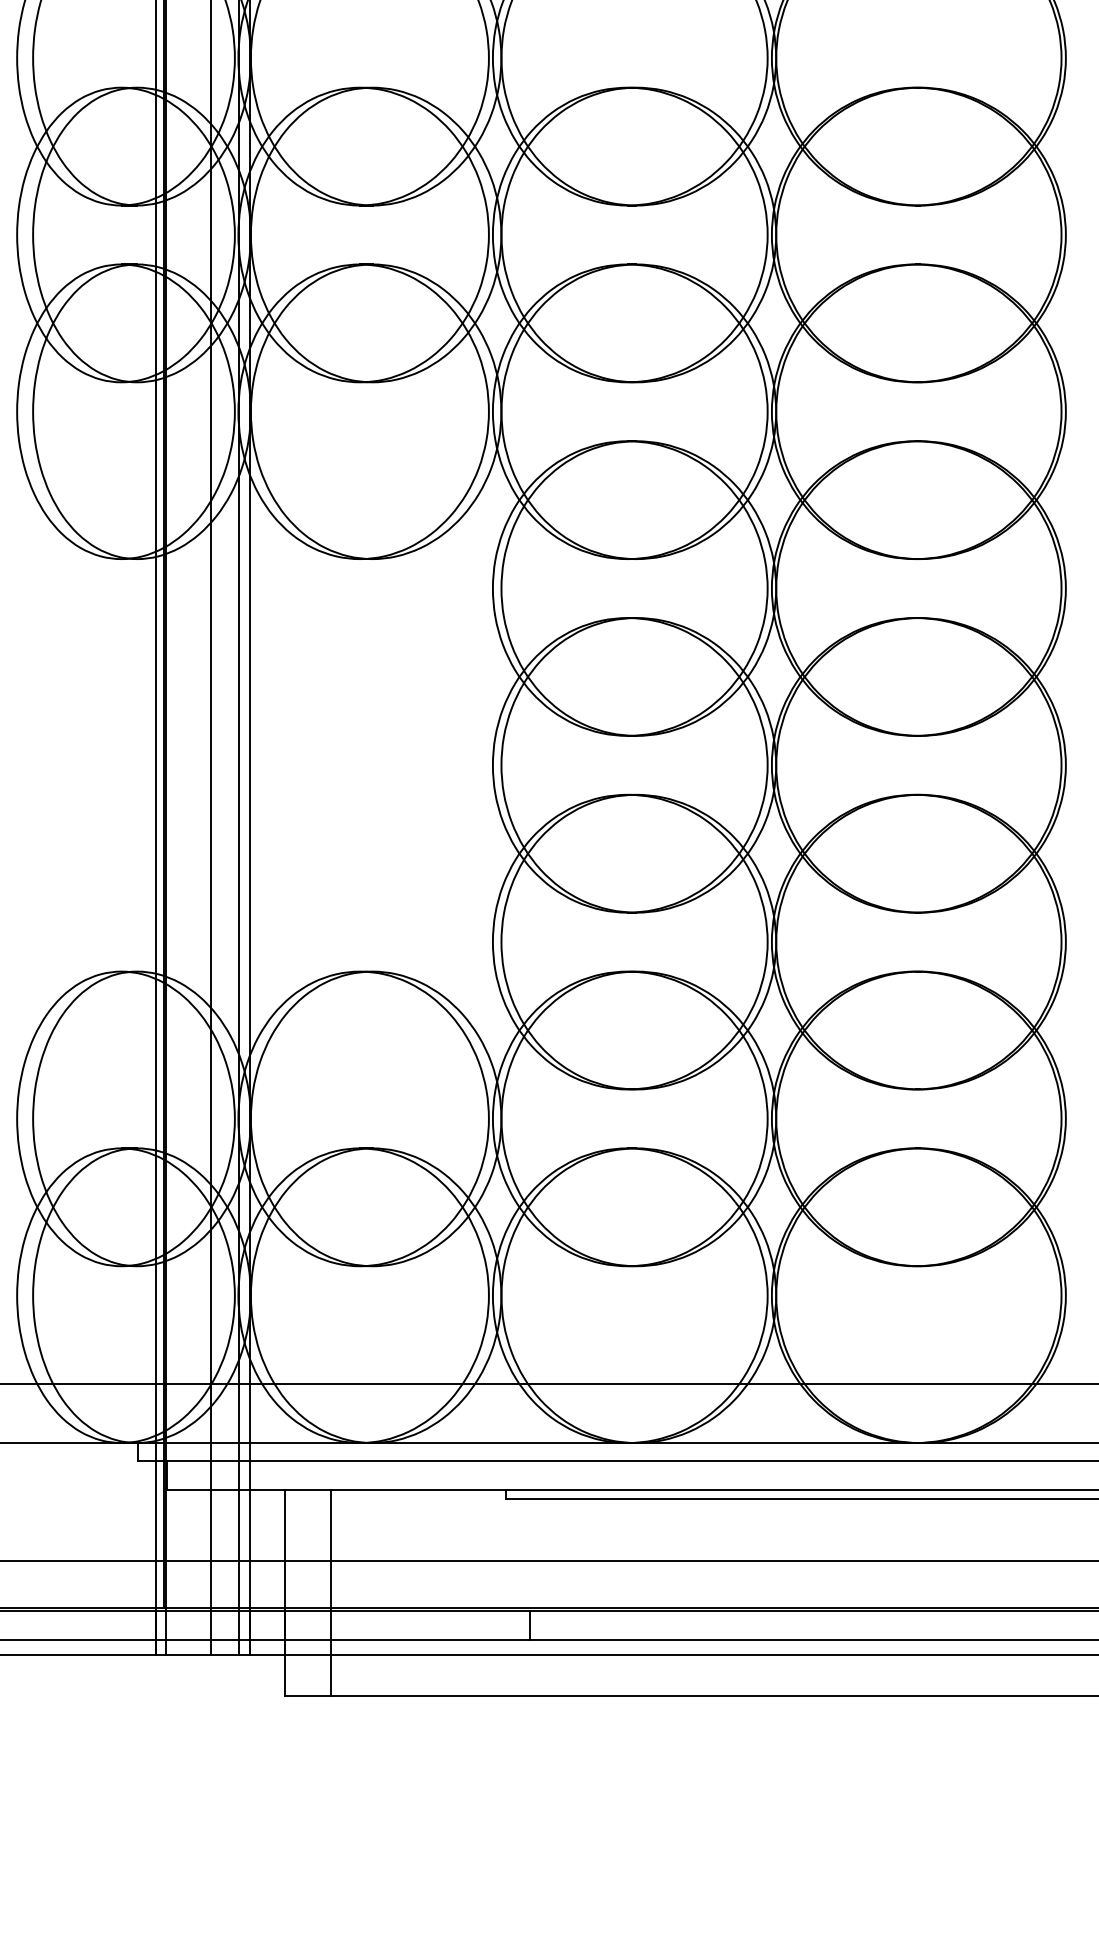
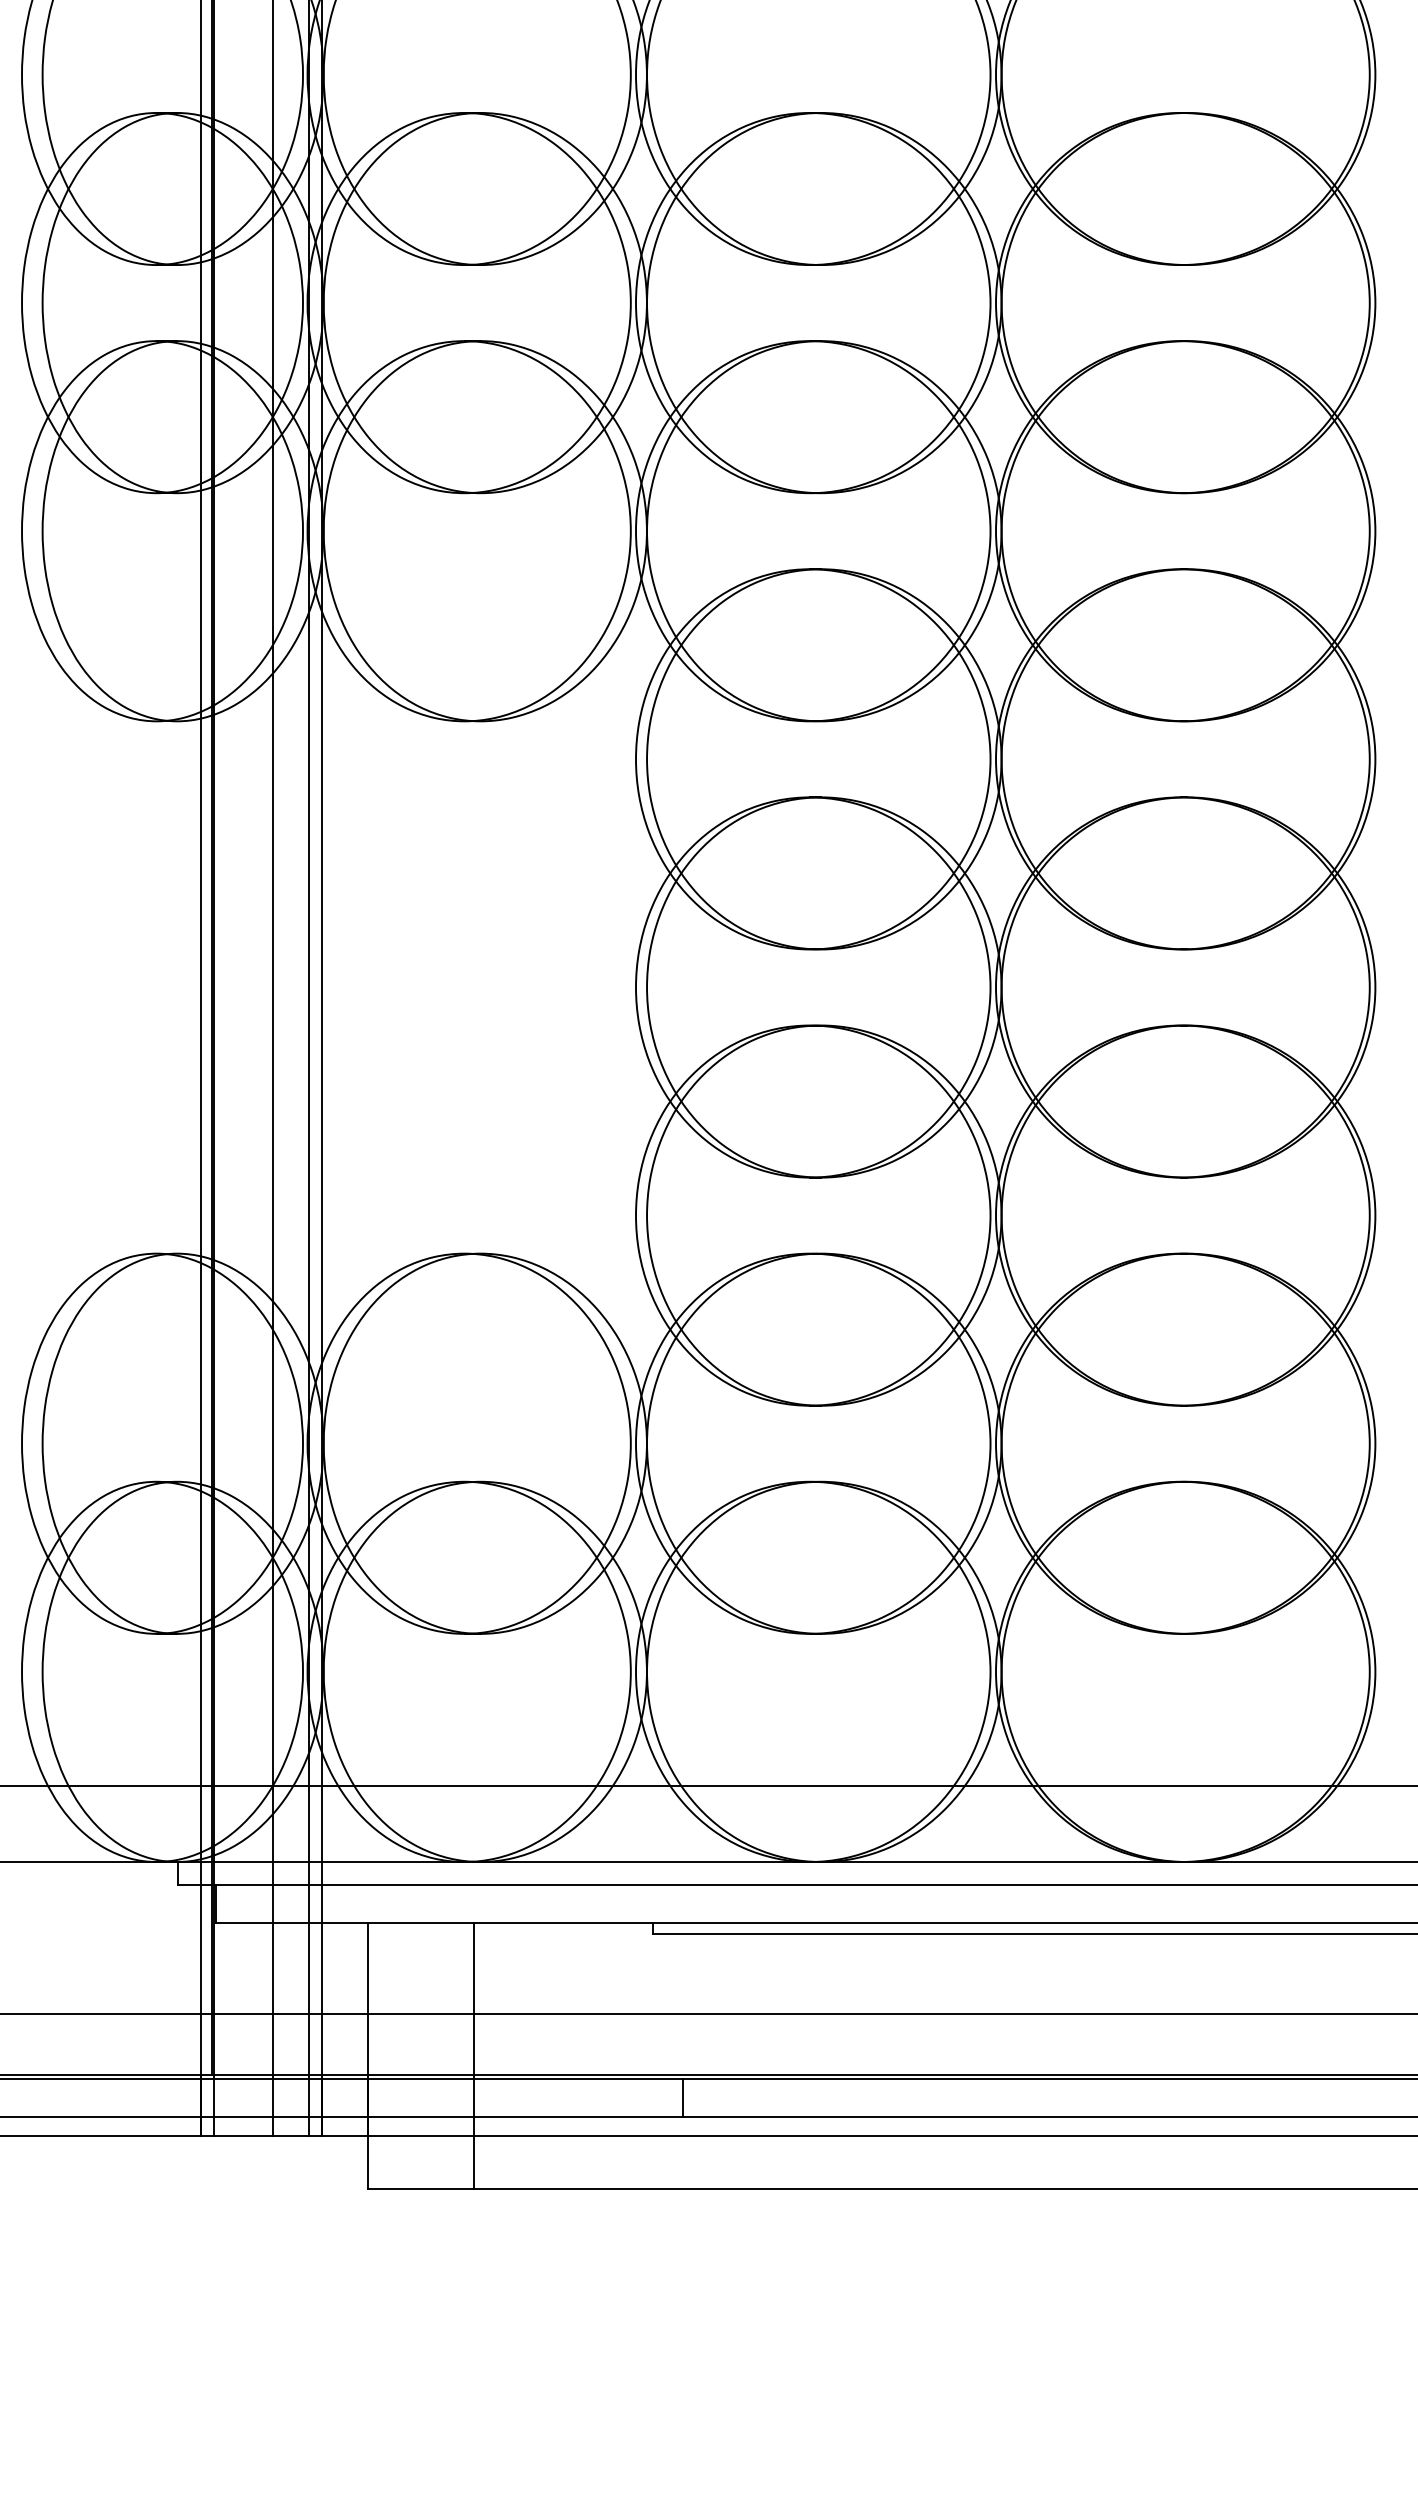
line: (330, 1592) -> (474, 2055), moved

